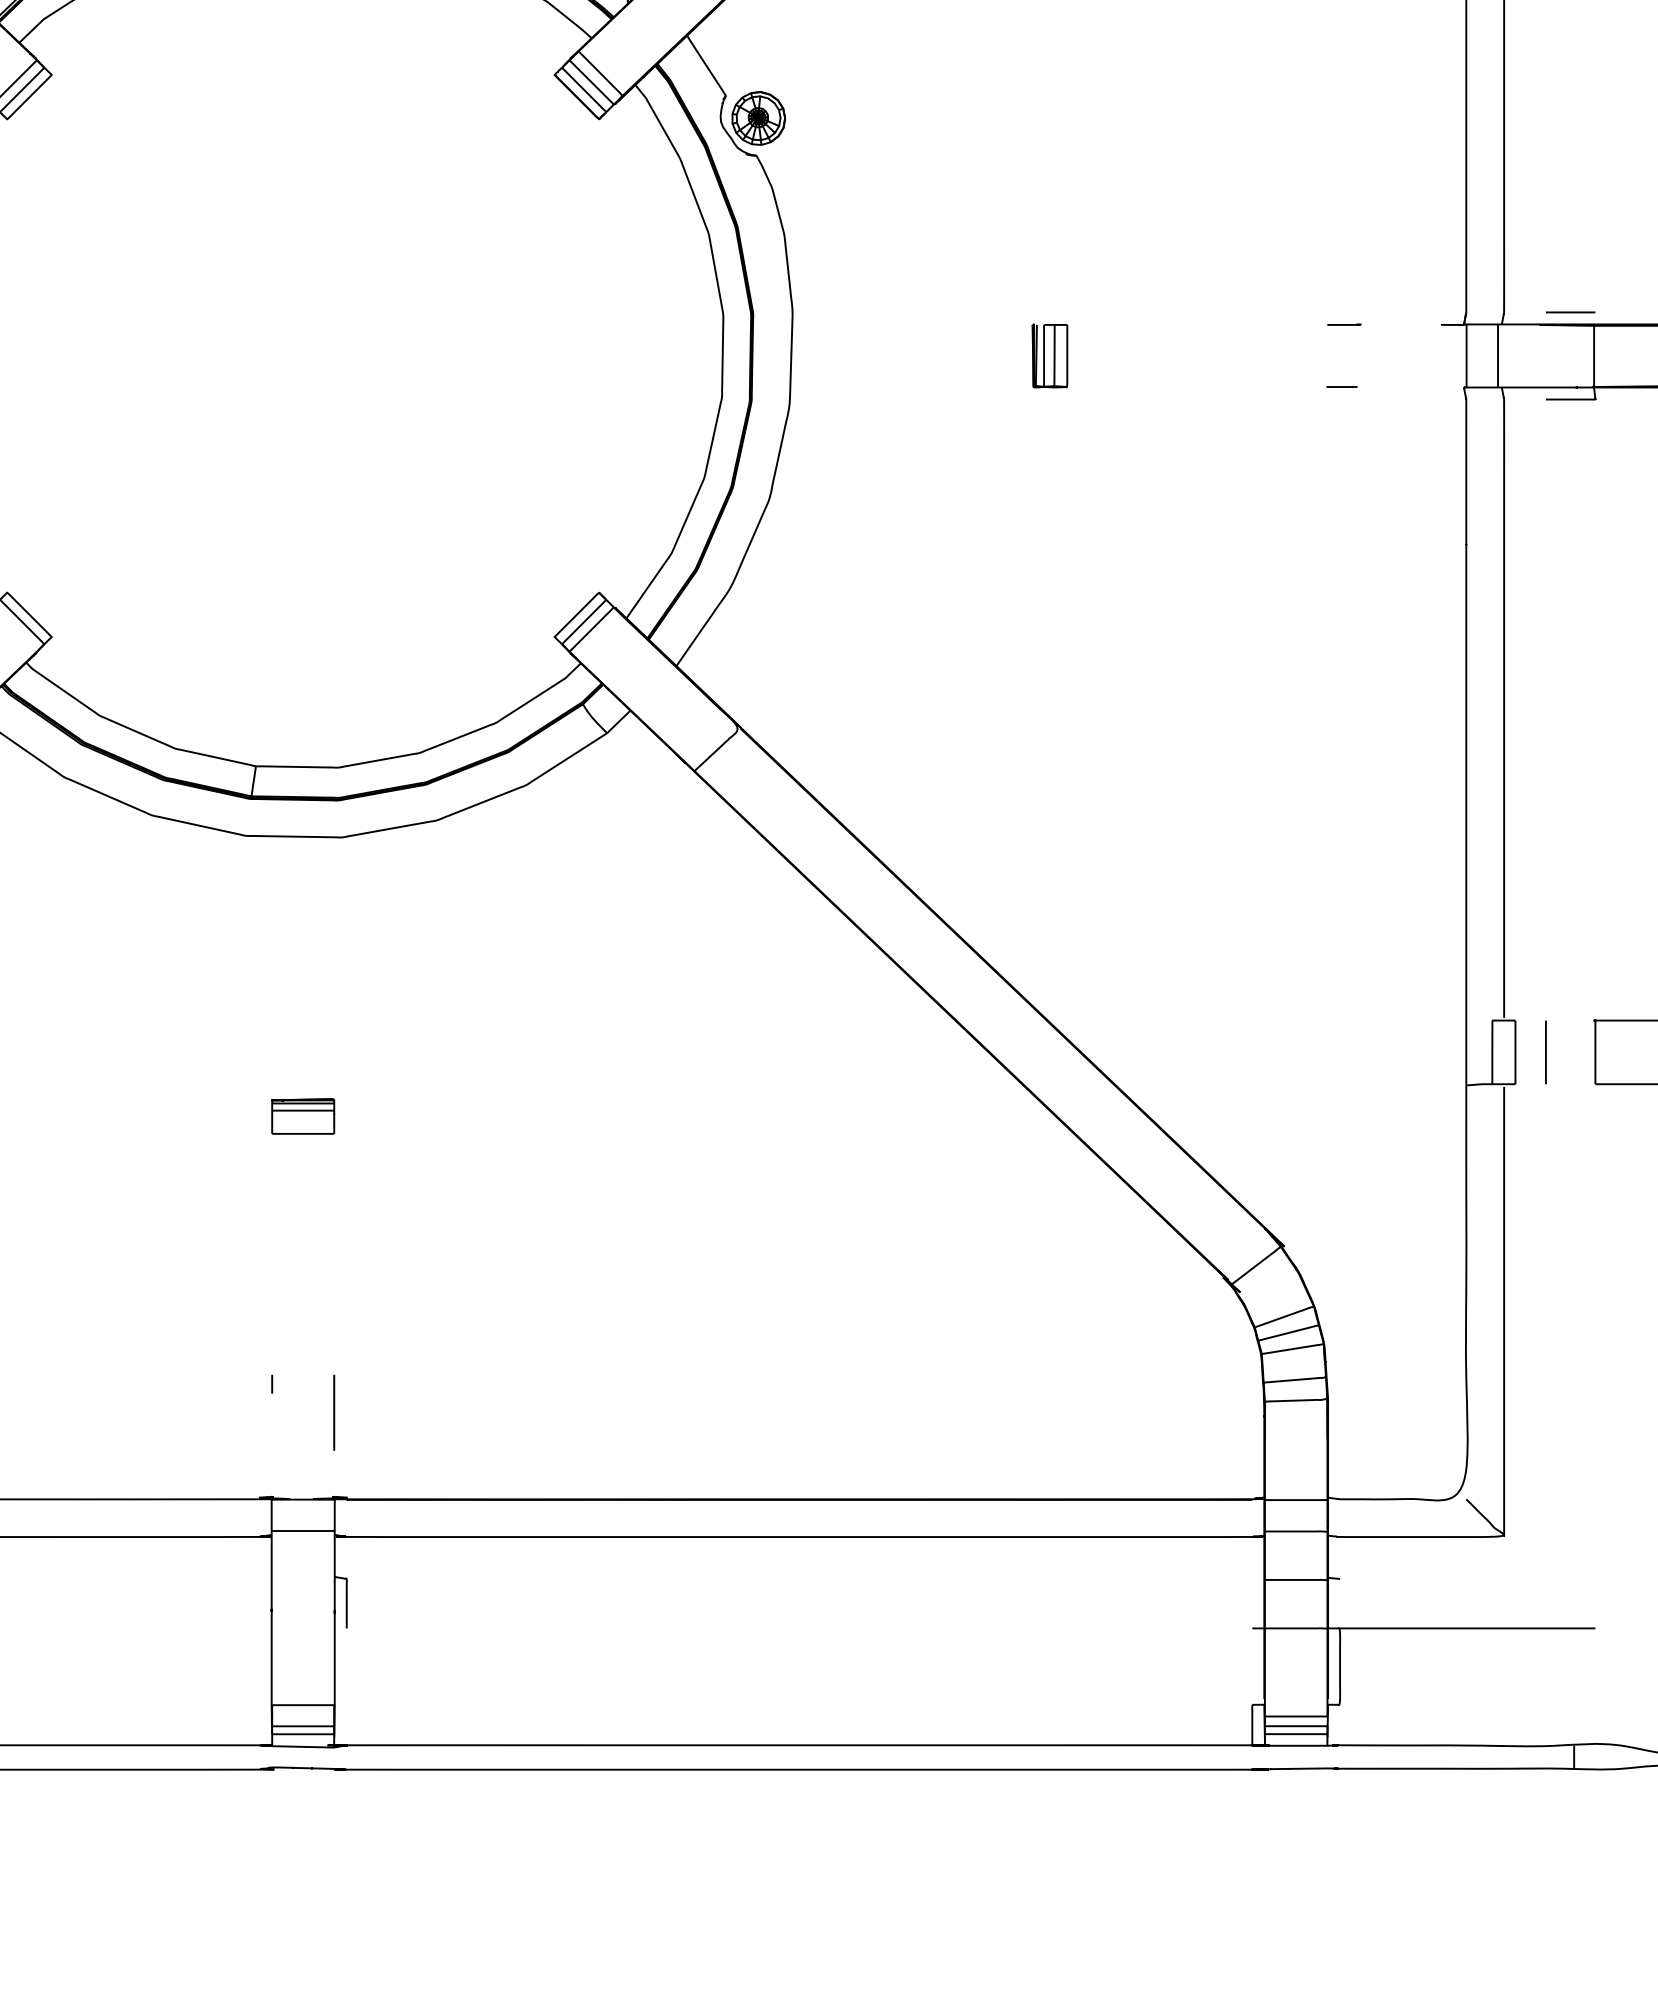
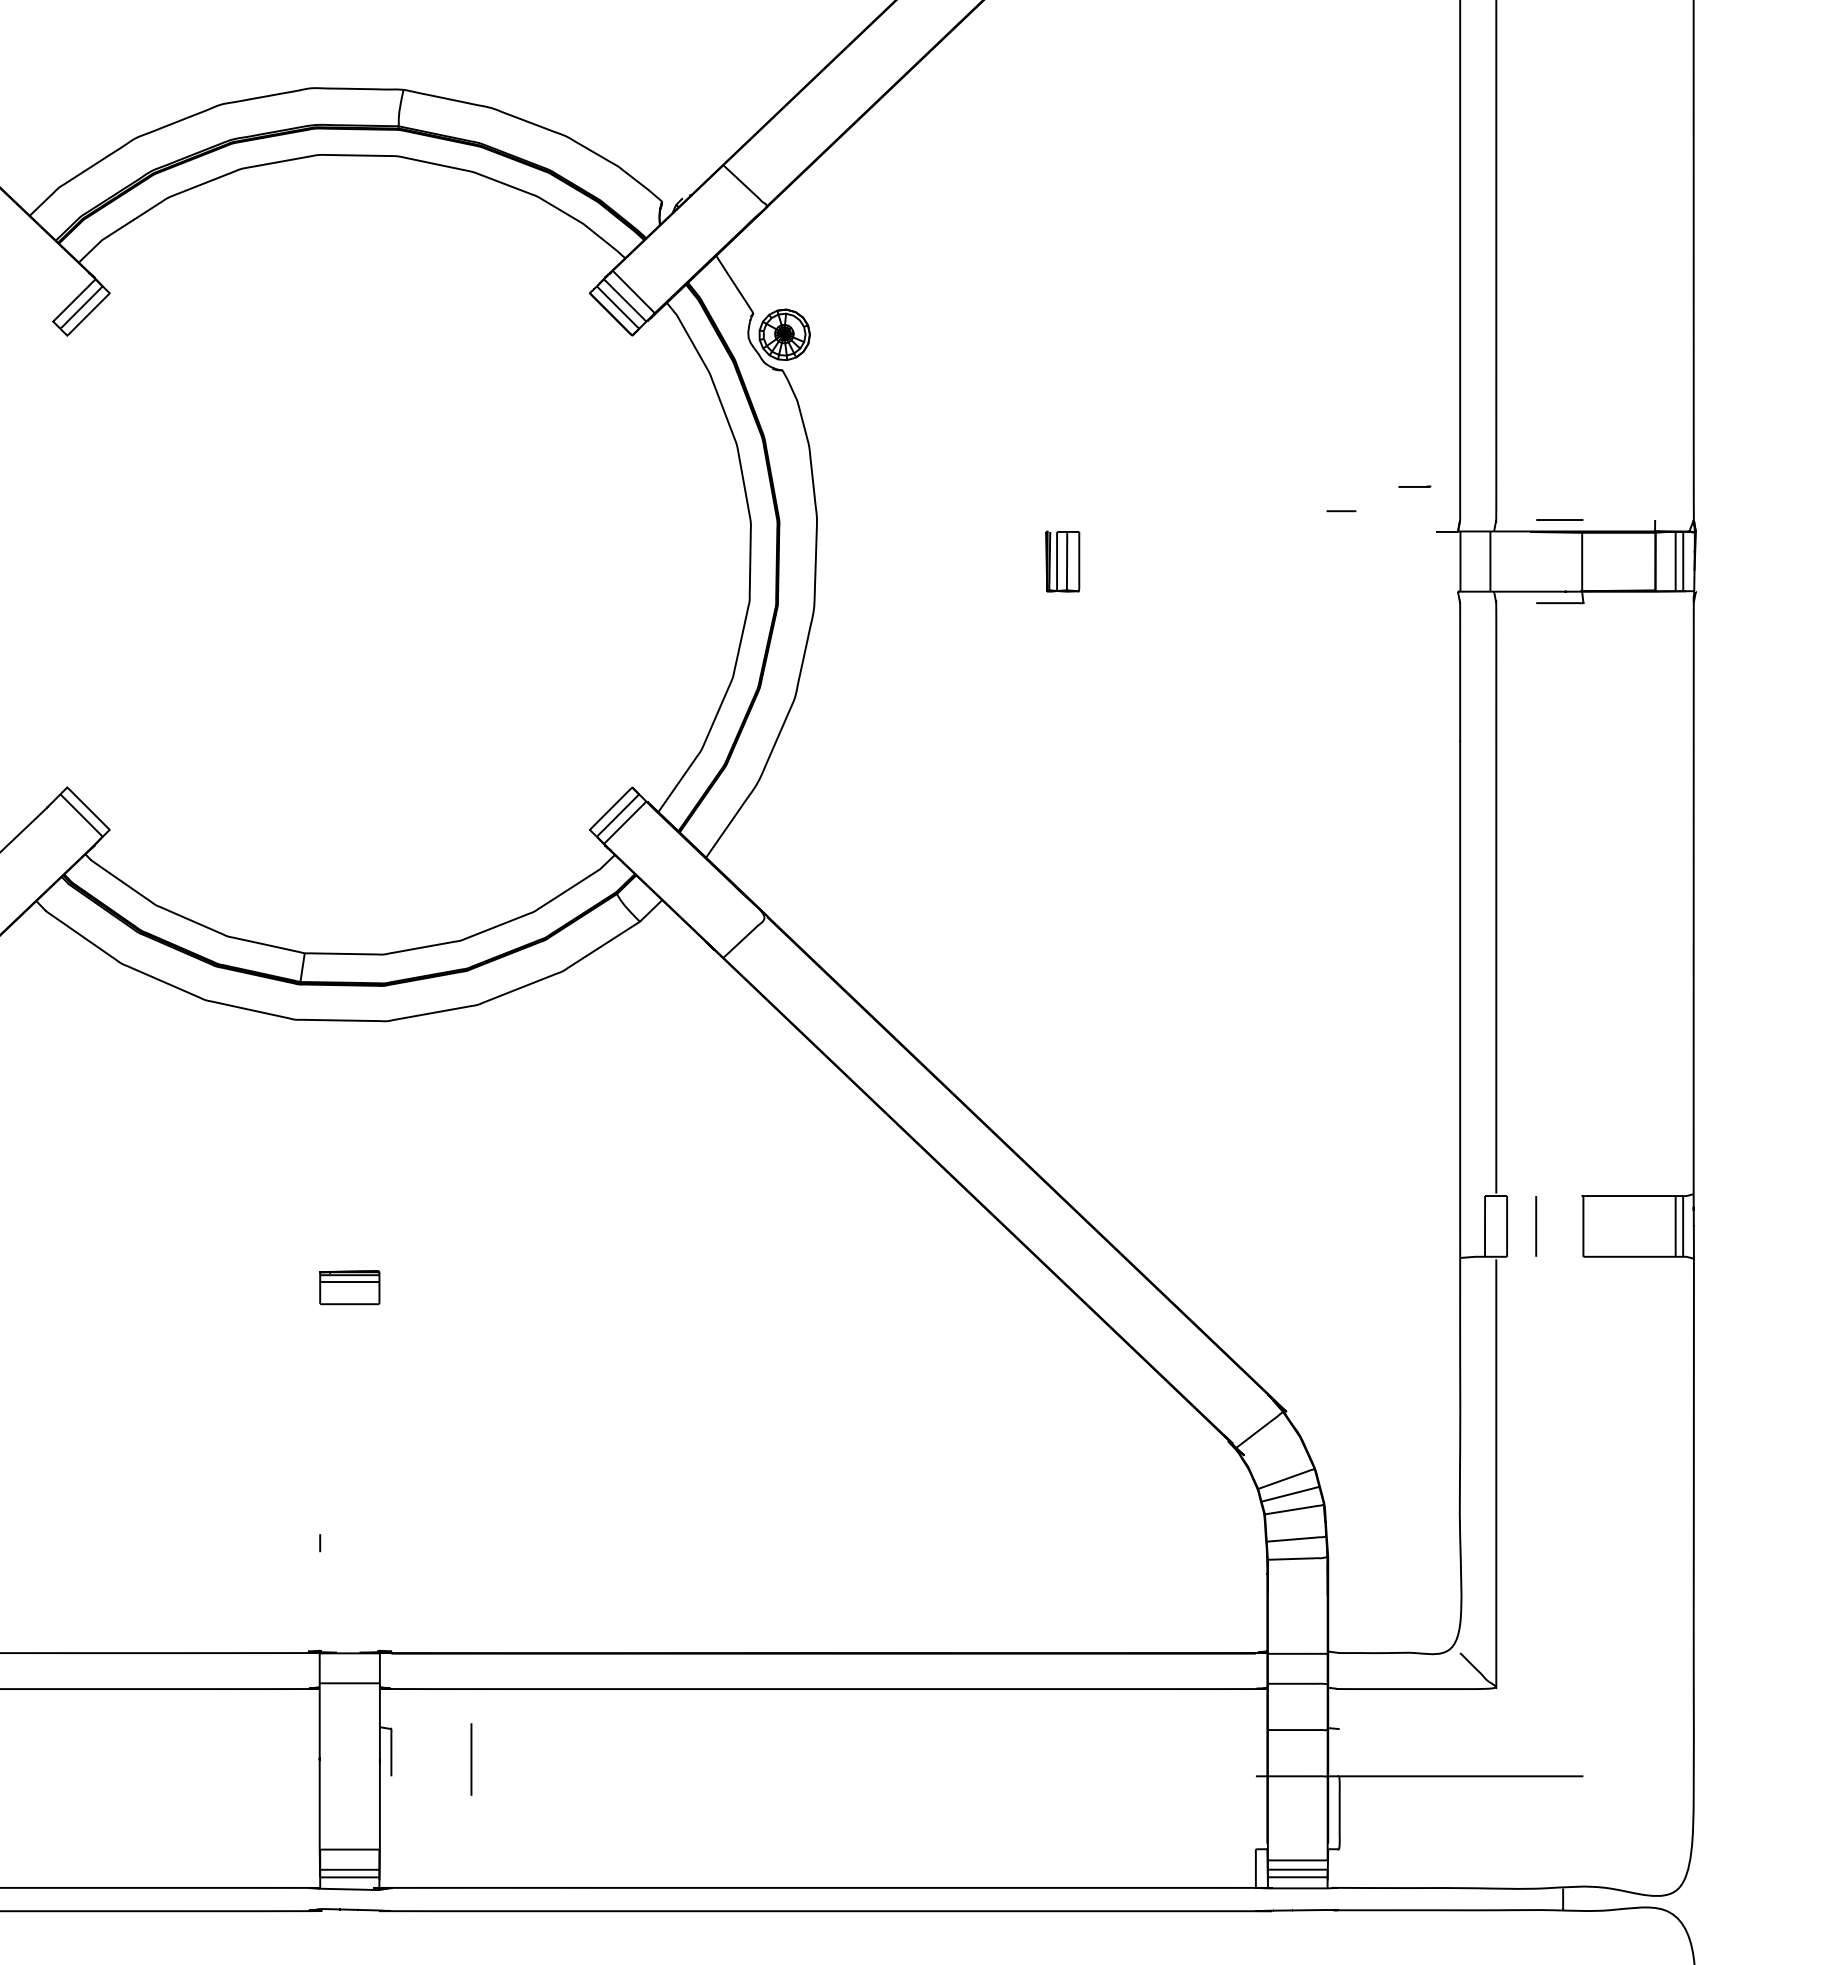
line: (1344, 324) -> (1414, 486), moved
line: (1341, 387) -> (1341, 511), moved
line: (334, 1412) -> (471, 1759), moved

